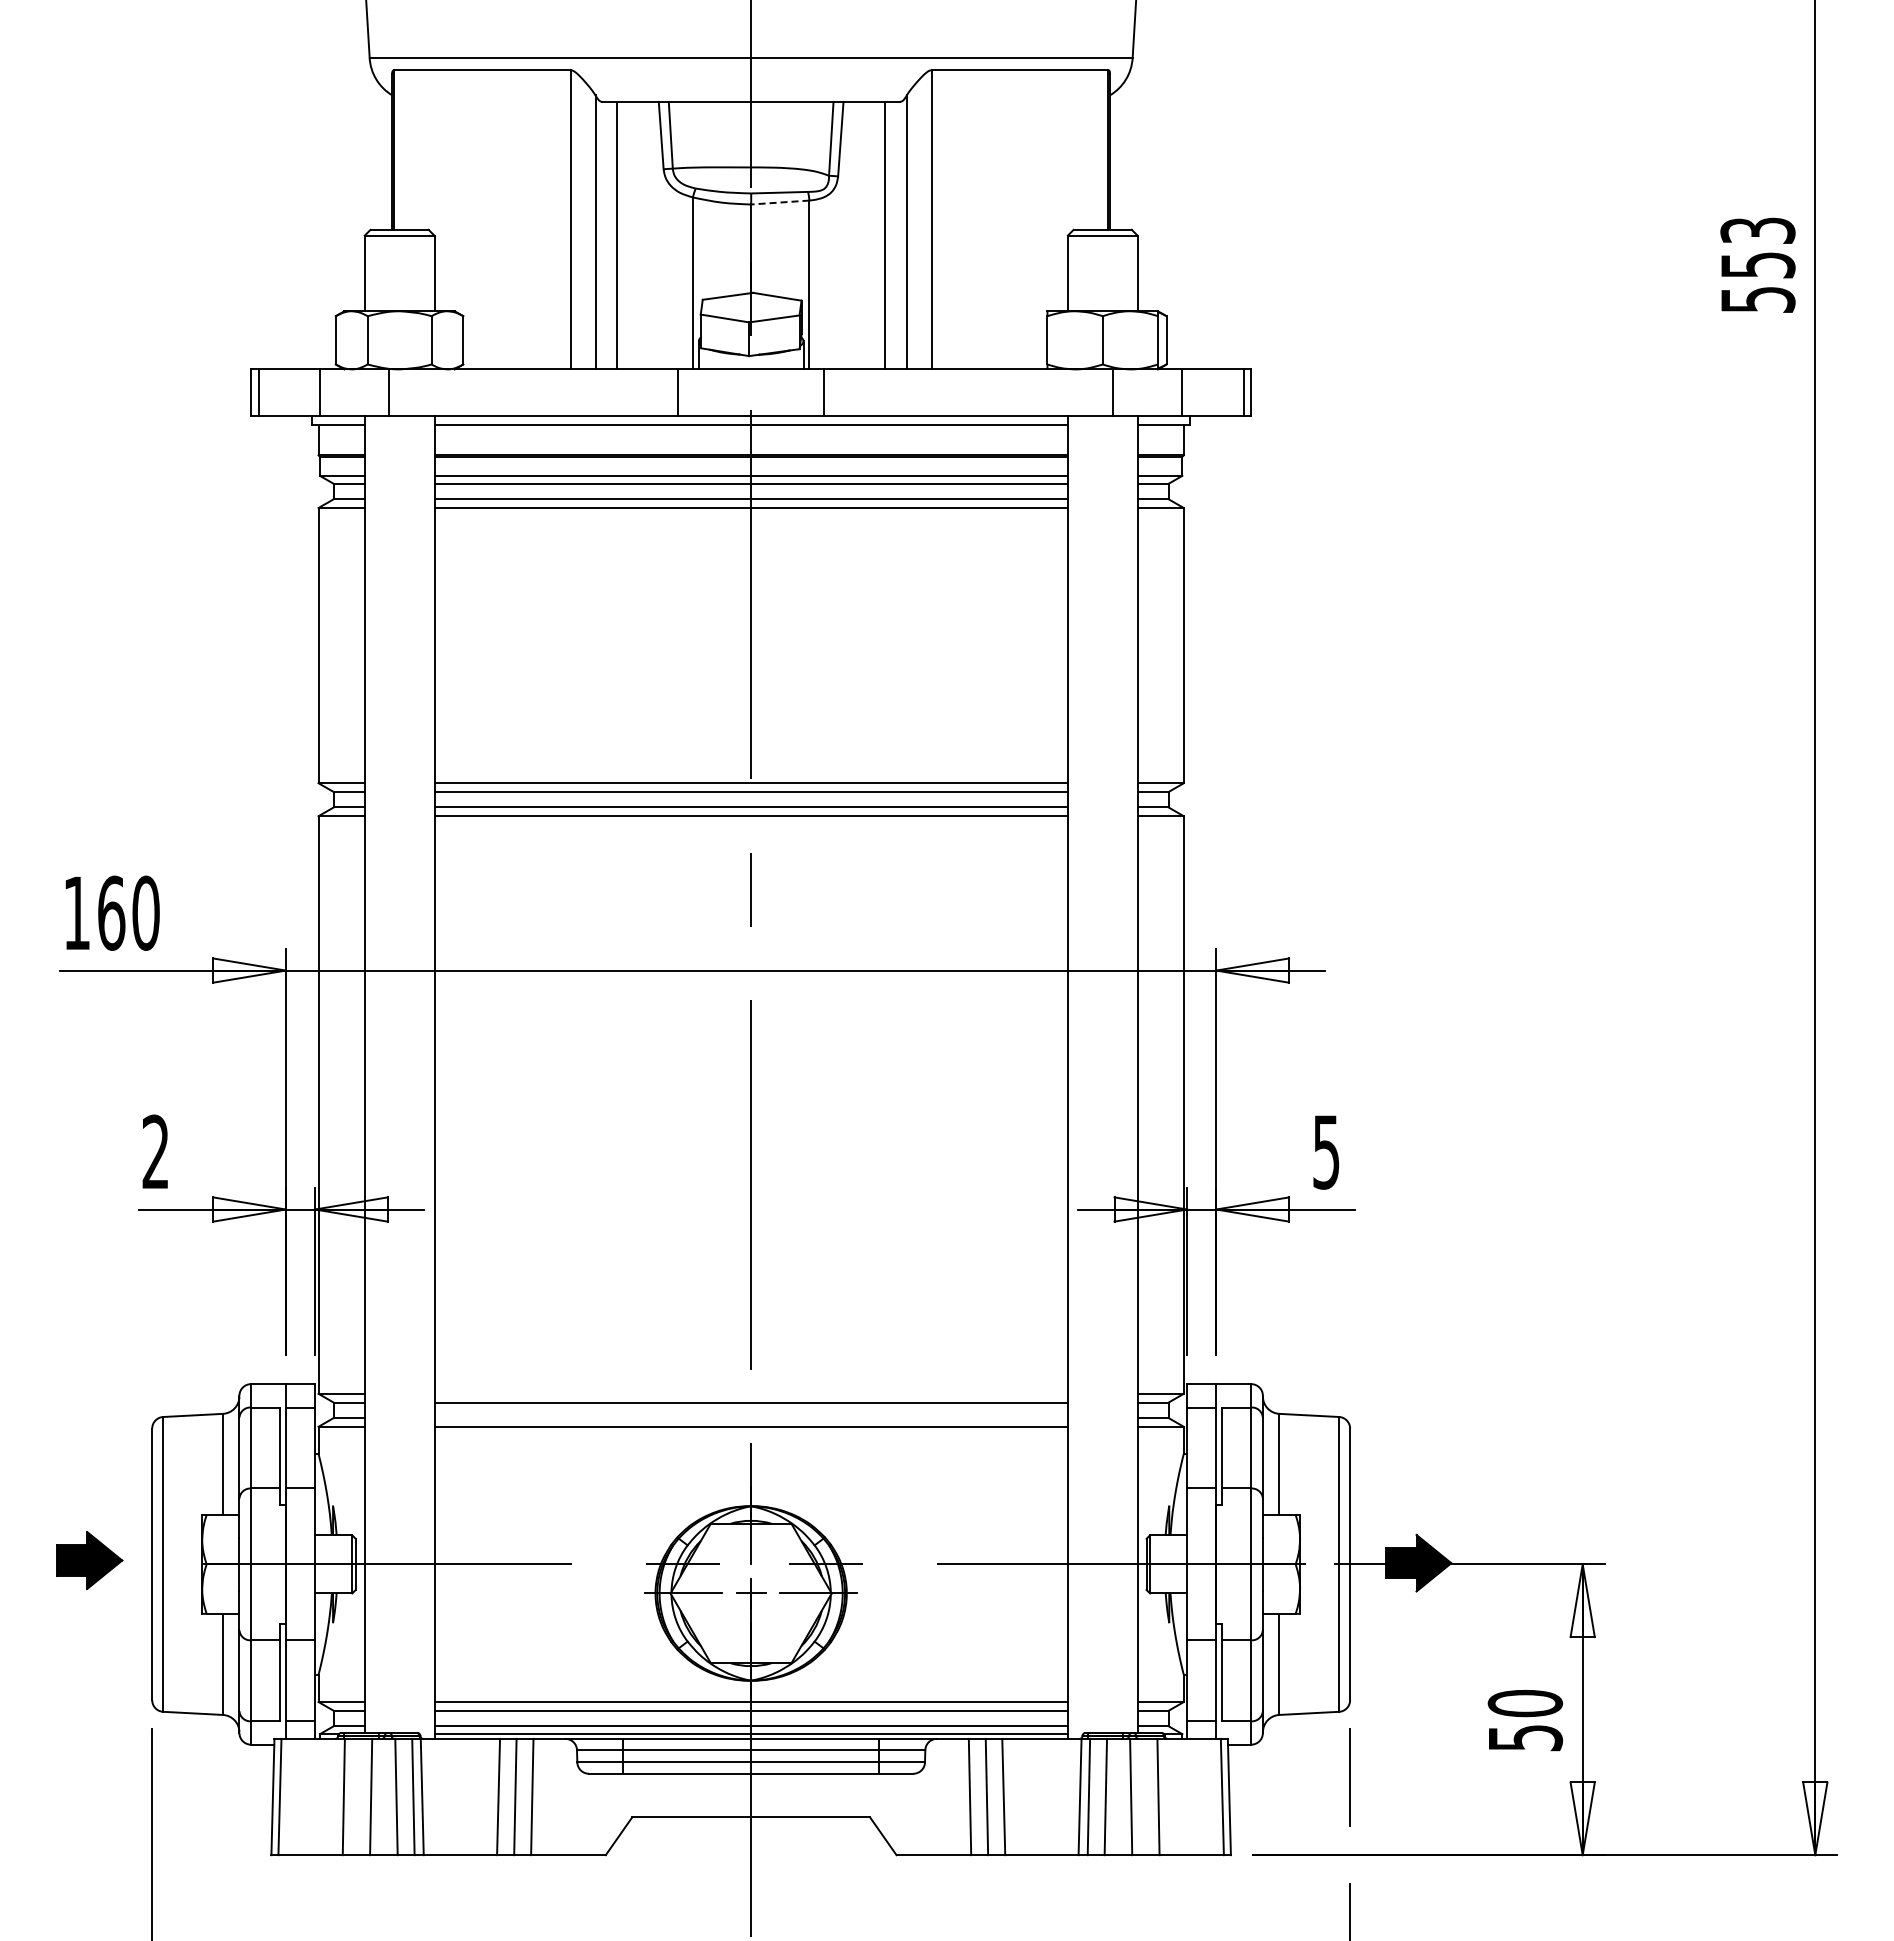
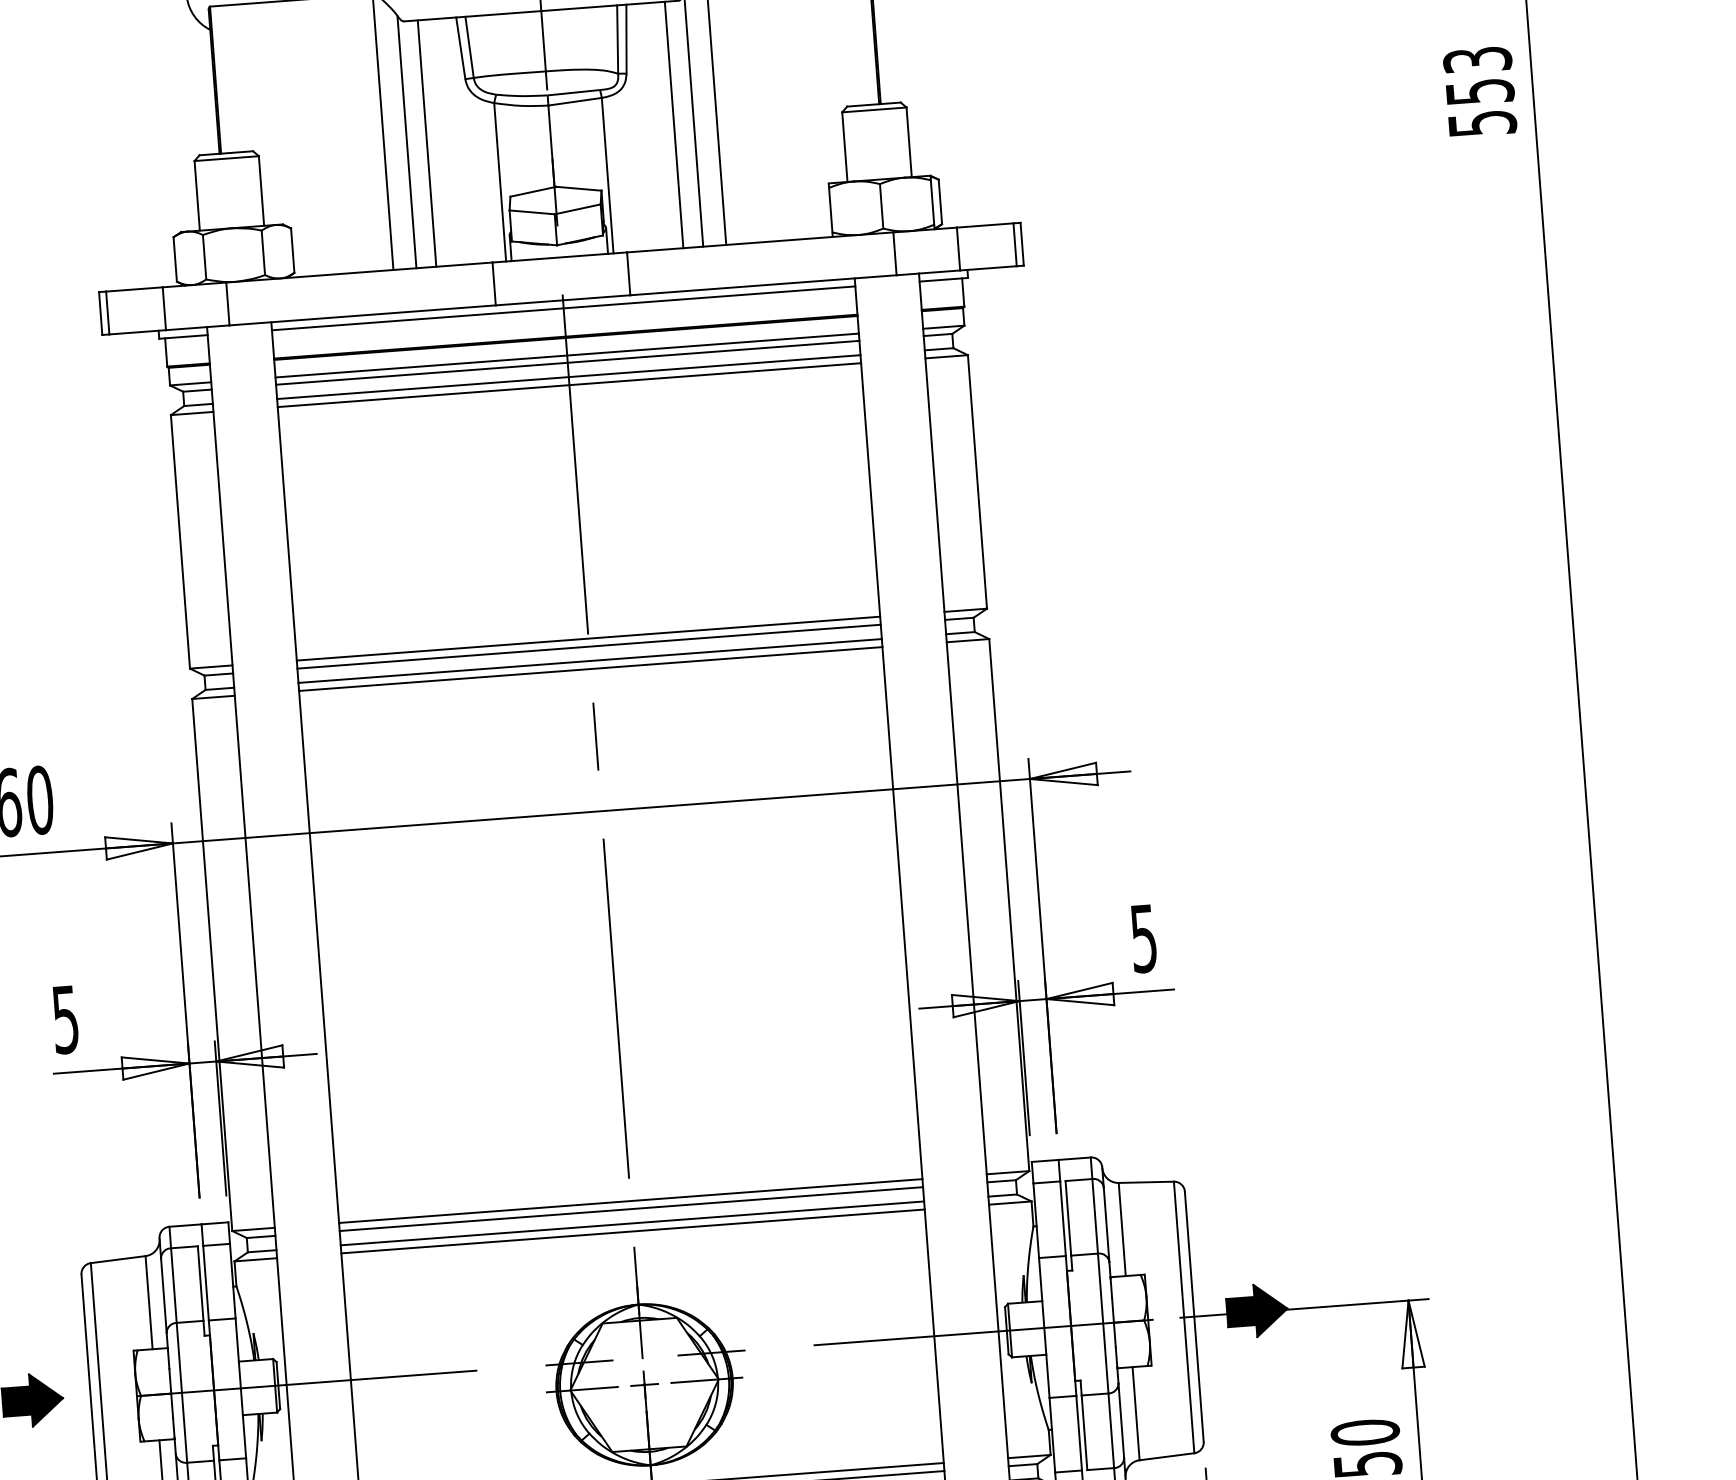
line: (779, 202) -> (574, 101), dashed -> solid
text: (155, 1151) -> (65, 1019), 2 -> 5
line: (750, 1393) -> (630, 1200), added
line: (750, 1418) -> (631, 1223), added

